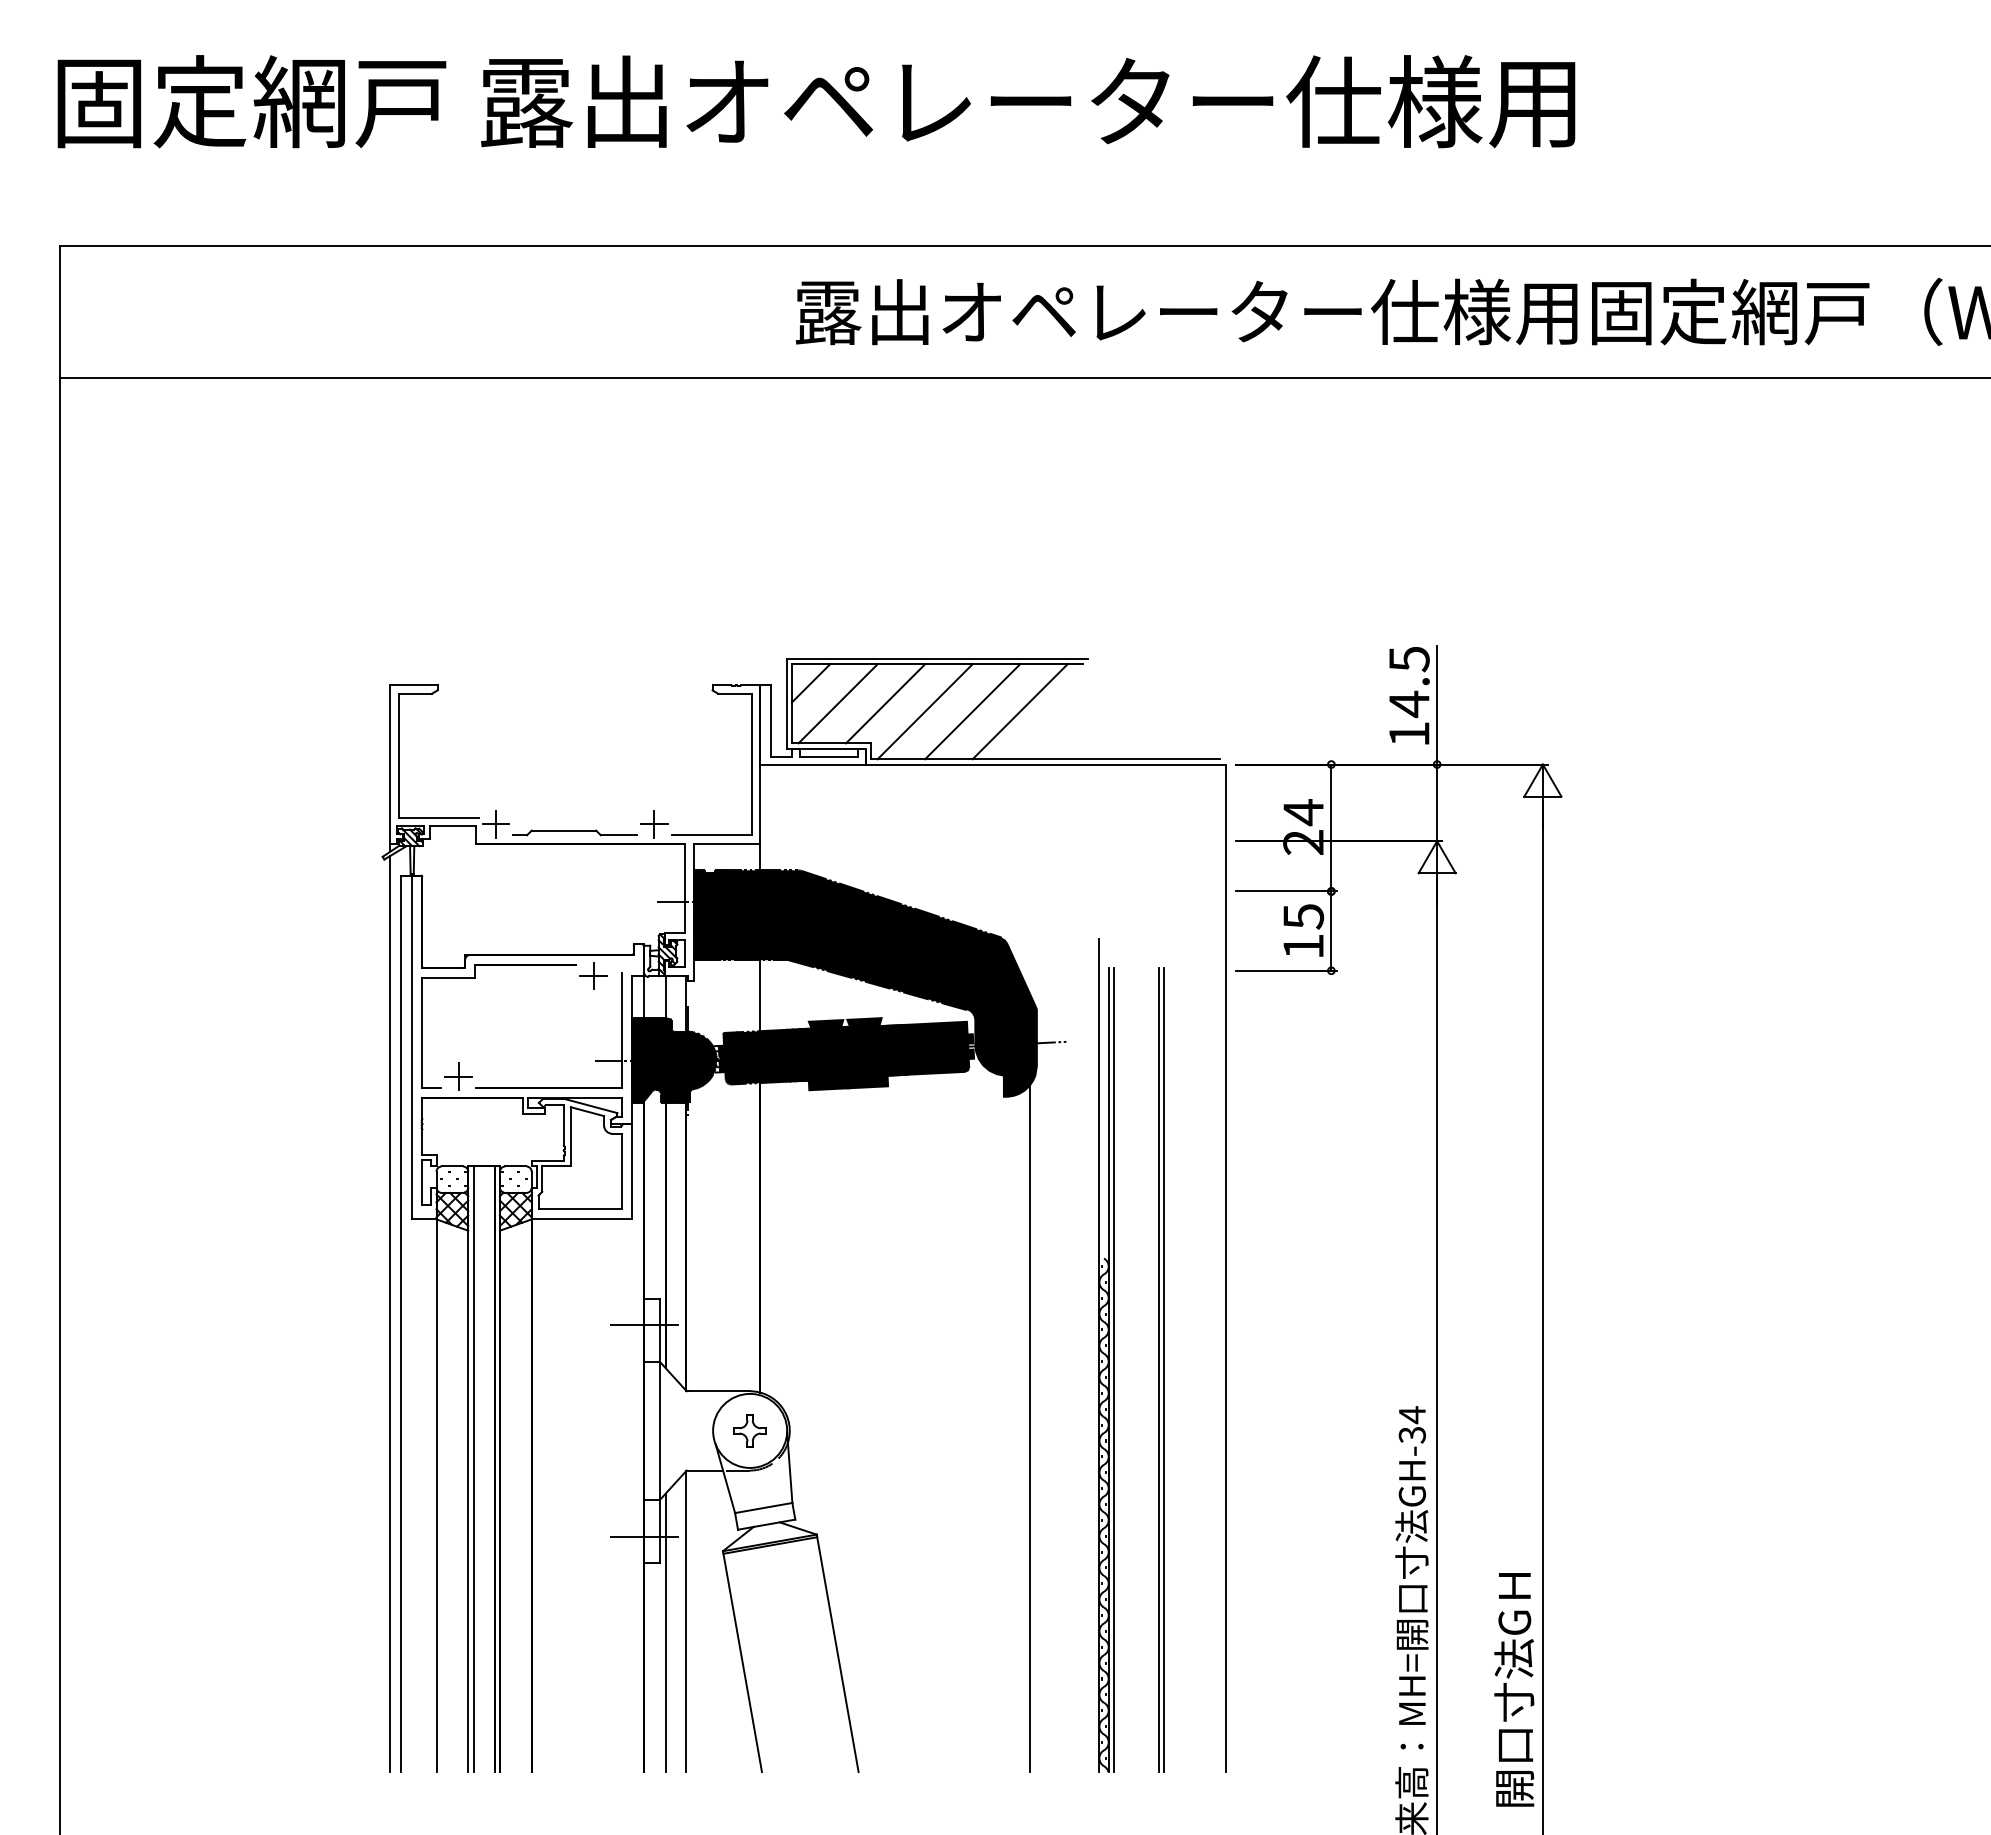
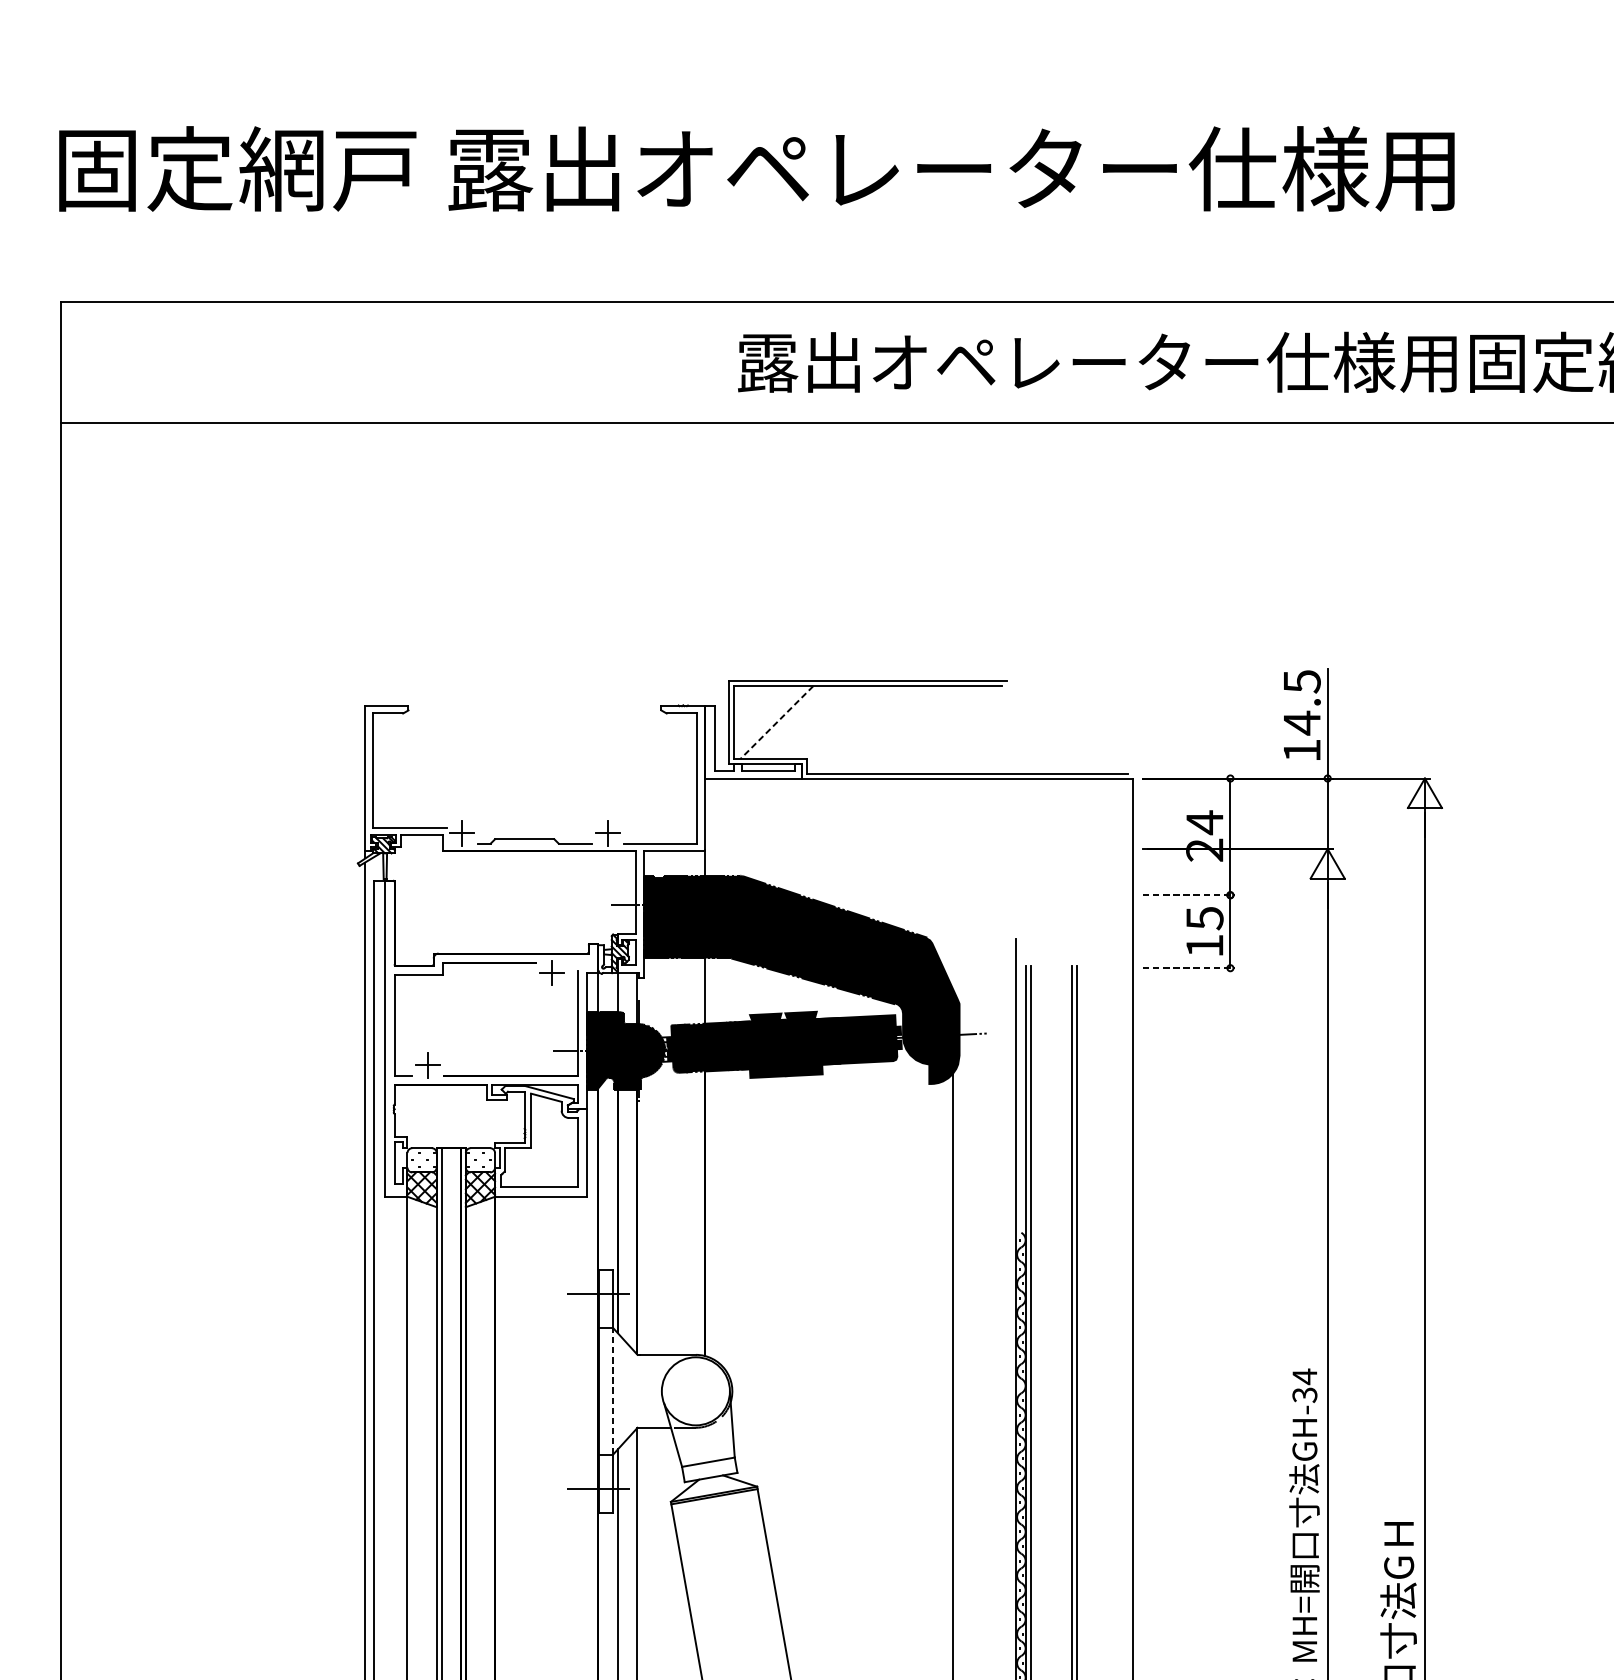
line: (810, 683) -> (751, 704), removed
line: (885, 703) -> (820, 722), removed
line: (837, 704) -> (776, 723), solid -> dashed
line: (924, 711) -> (856, 729), removed
line: (972, 711) -> (900, 729), removed
line: (1019, 711) -> (943, 729), removed
line: (1286, 891) -> (1189, 895), solid -> dashed
line: (1286, 970) -> (1189, 967), solid -> dashed
line: (660, 1430) -> (613, 1390), solid -> dashed
part: (749, 1430) -> (695, 1390), removed

